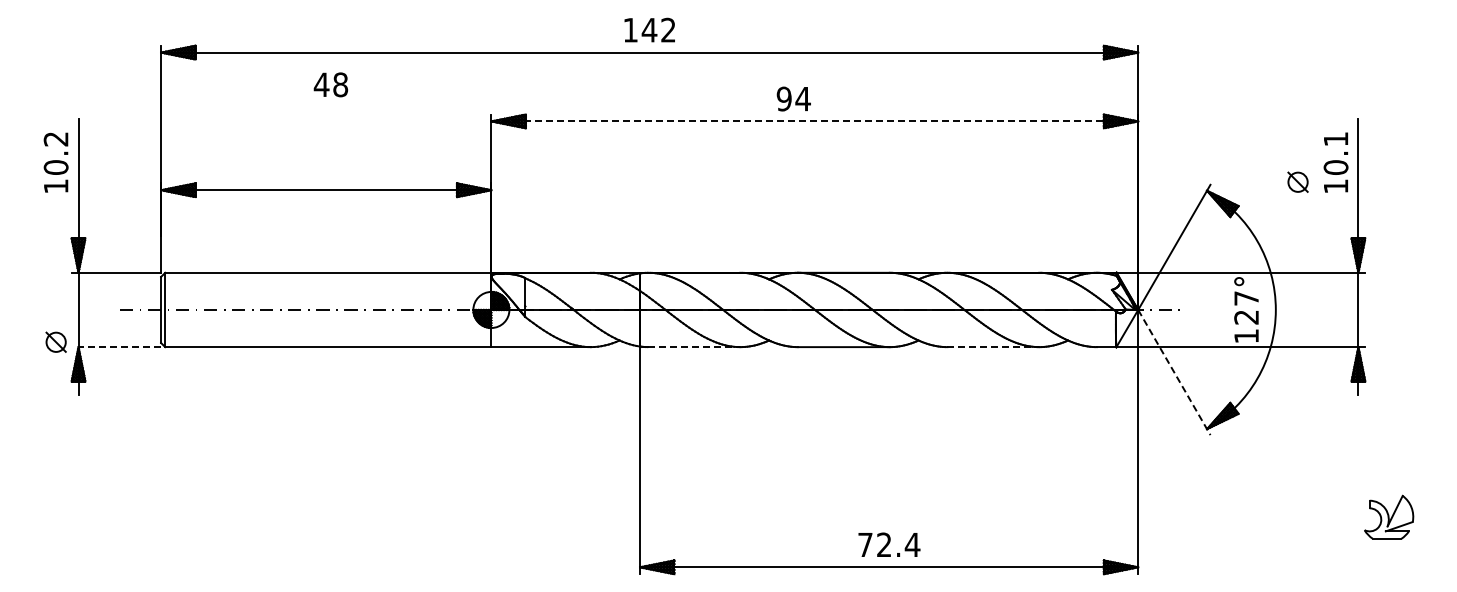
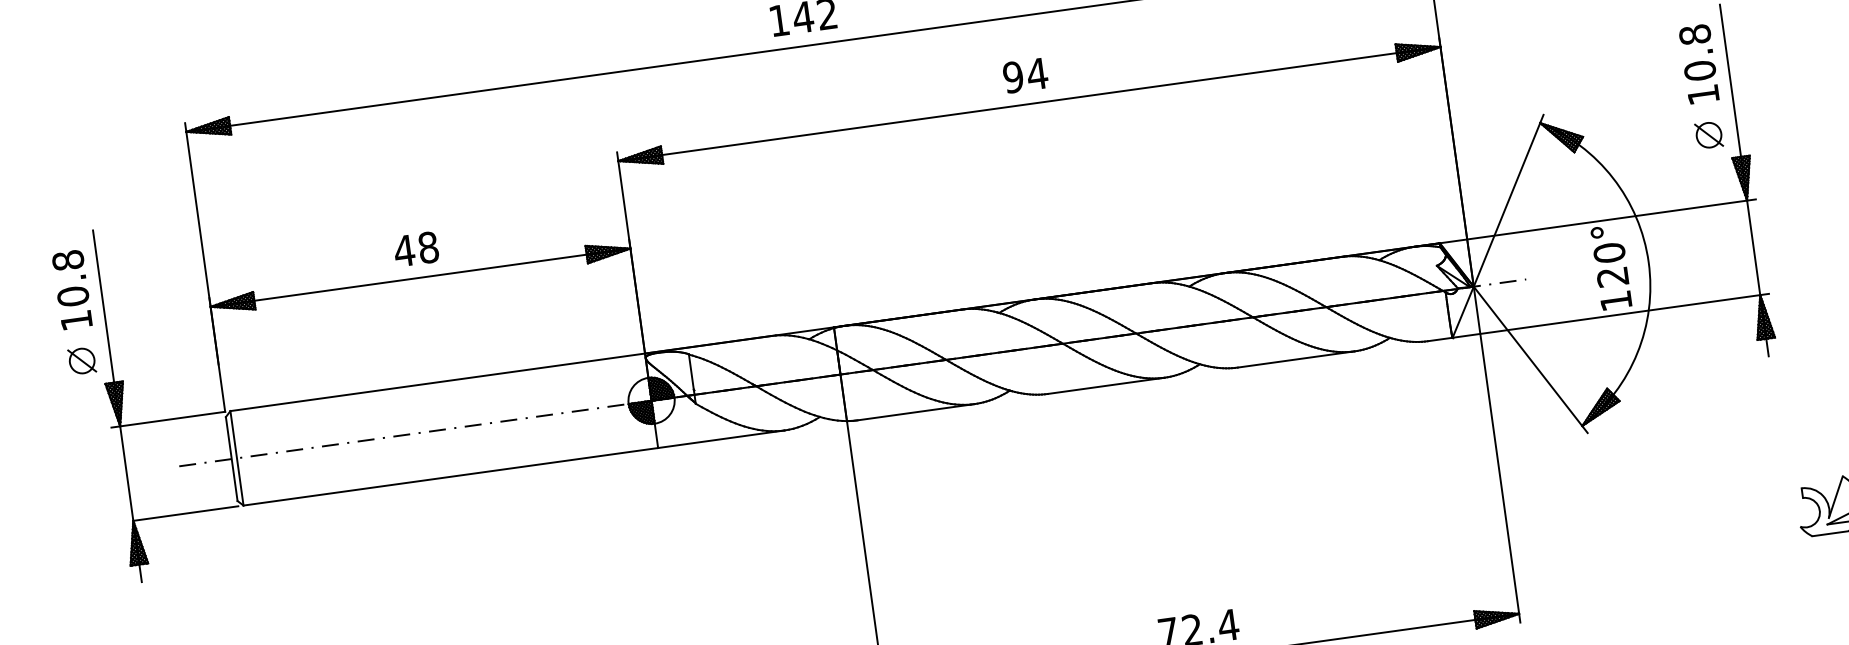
text: (330, 84) -> (415, 248), moved
text: (793, 98) -> (1024, 75), moved
line: (815, 121) -> (1030, 104), dashed -> solid
text: (55, 138) -> (67, 259), 10.2 -> 10.8
text: (1335, 138) -> (1694, 33), 10.1 -> 10.8
part: (1297, 181) -> (1708, 134), moved
text: (1246, 298) -> (1609, 253), 127° -> 120°
part: (55, 341) -> (81, 360), moved
line: (119, 347) -> (185, 514), dashed -> solid
line: (694, 347) -> (916, 412), dashed -> solid
line: (993, 347) -> (1296, 359), dashed -> solid
line: (1174, 372) -> (1530, 359), dashed -> solid

